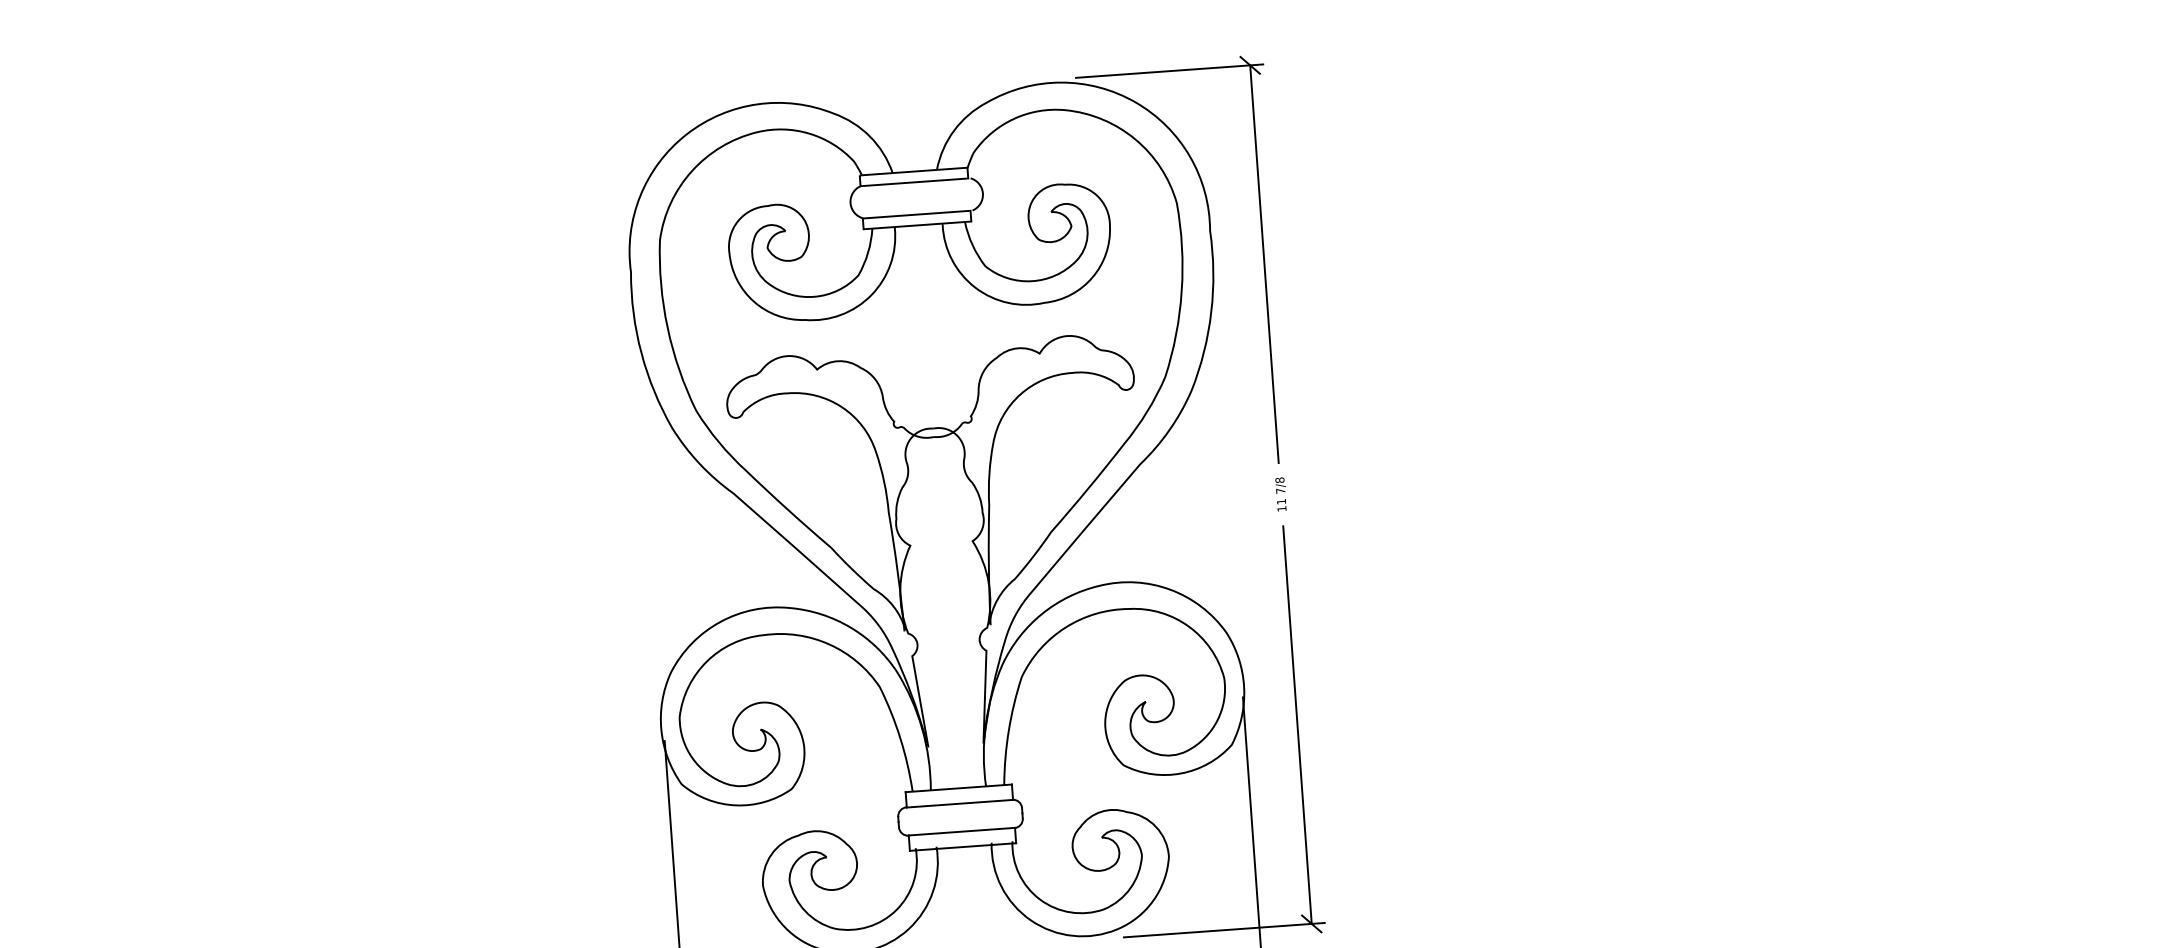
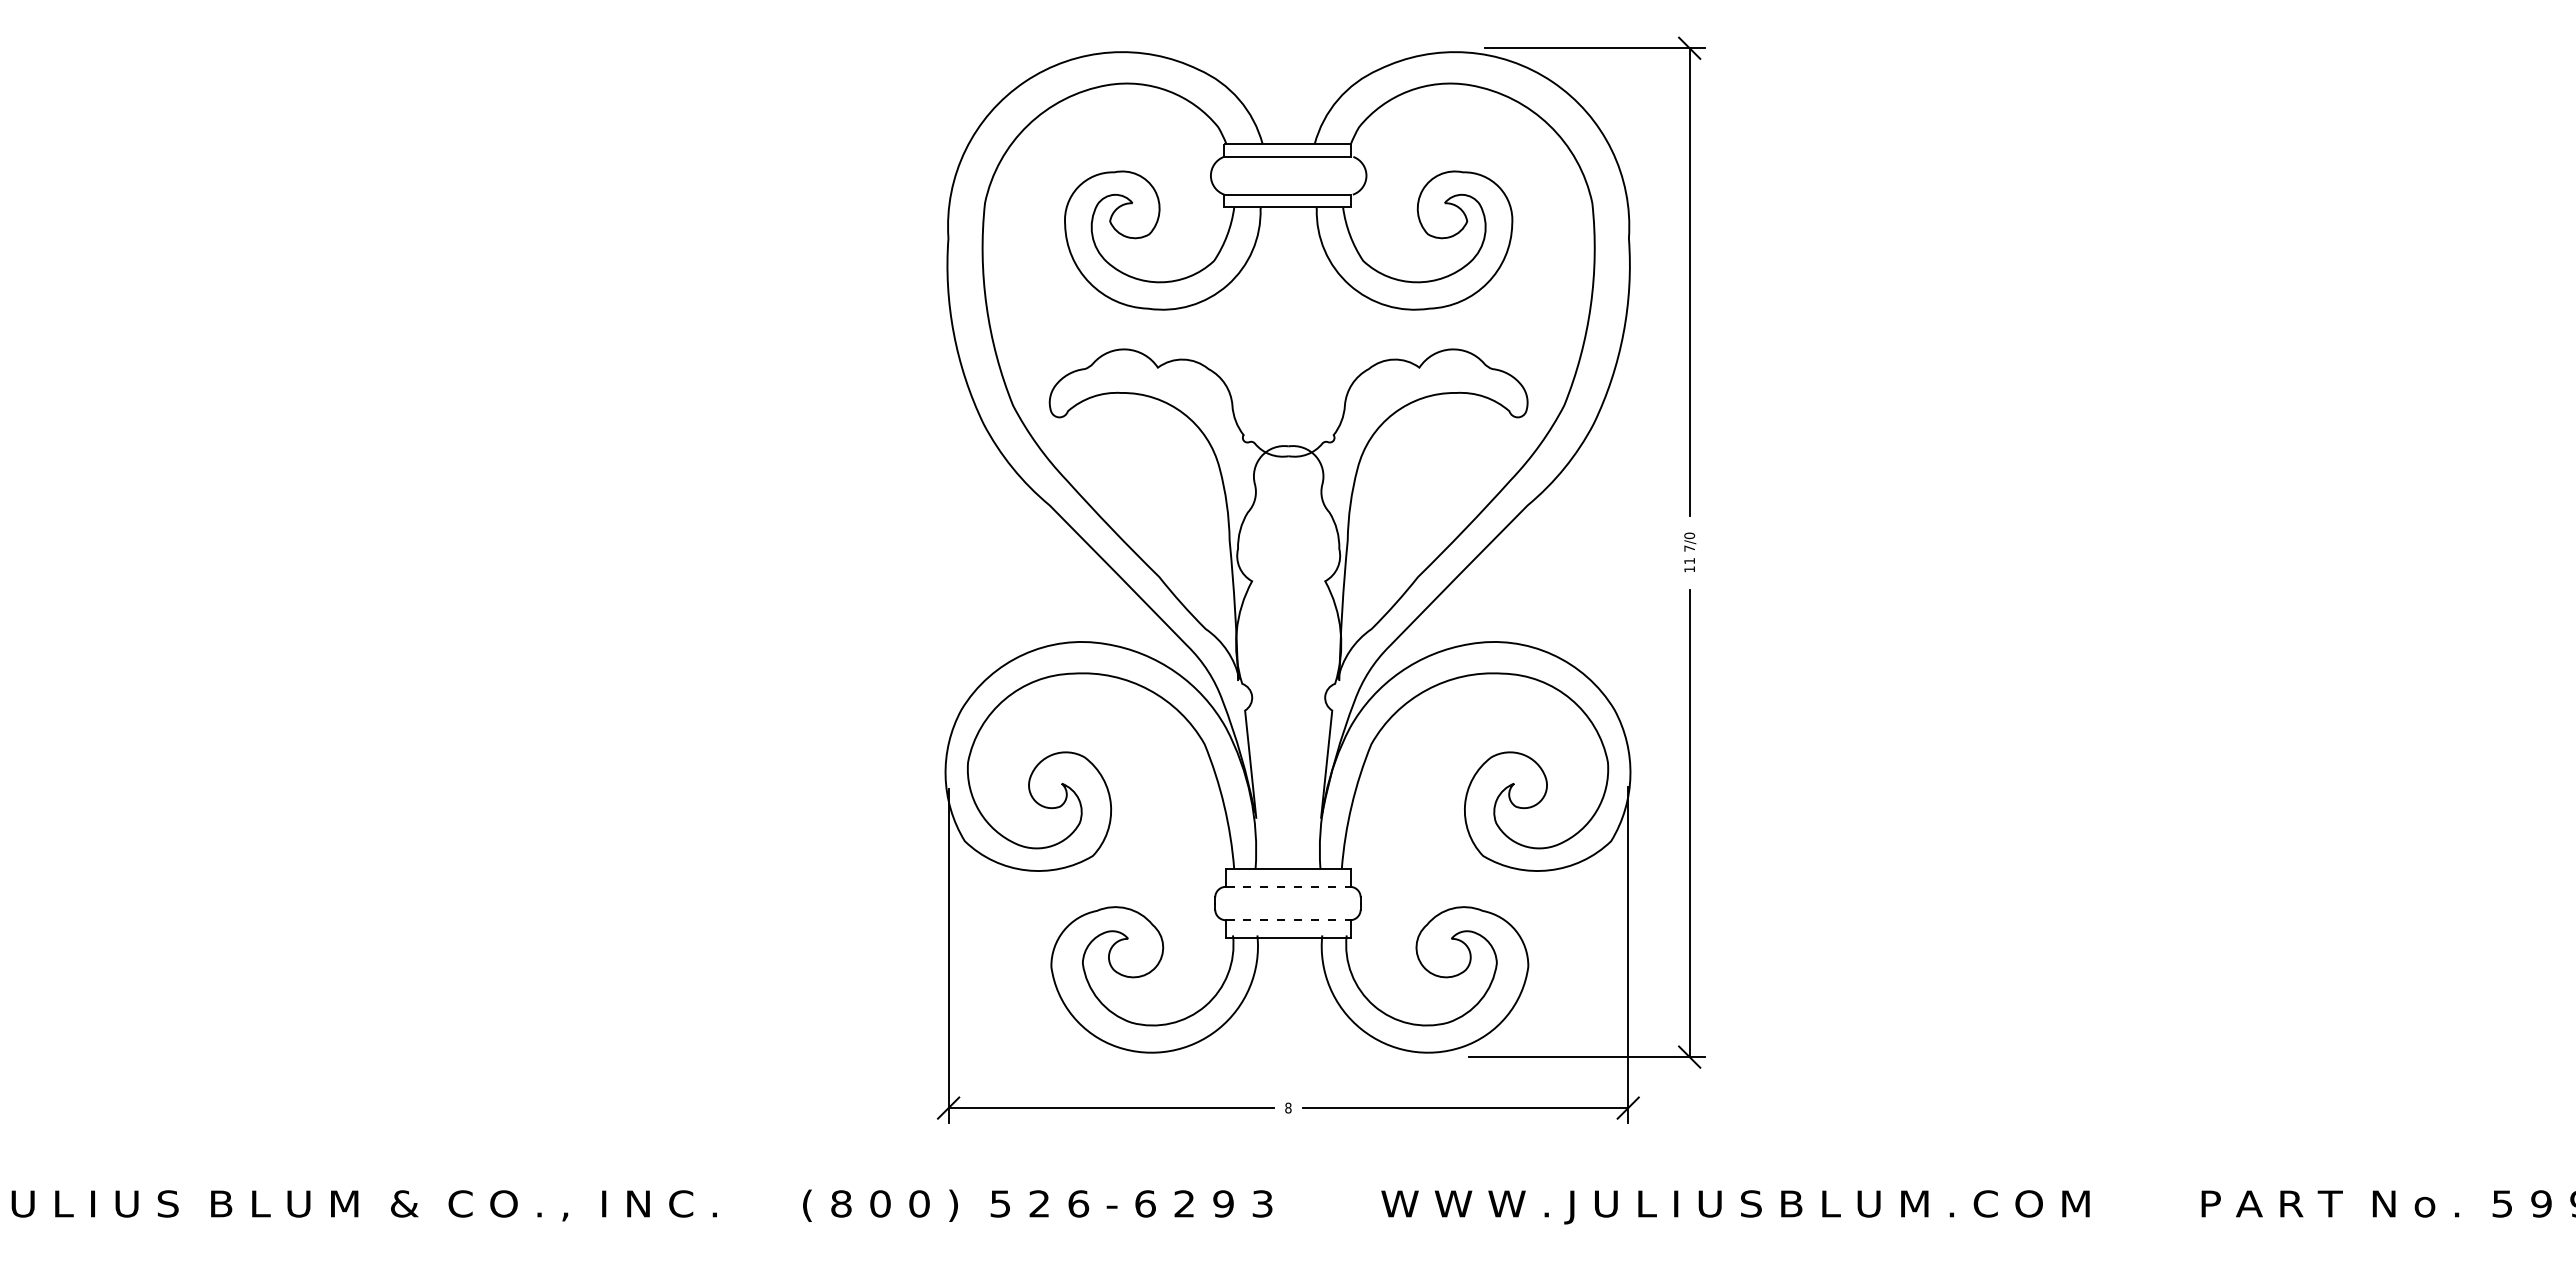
text: (1279, 480) -> (1689, 535), 7/8 -> 7/0
line: (959, 804) -> (1288, 887), solid -> dashed
line: (961, 831) -> (1288, 919), solid -> dashed

